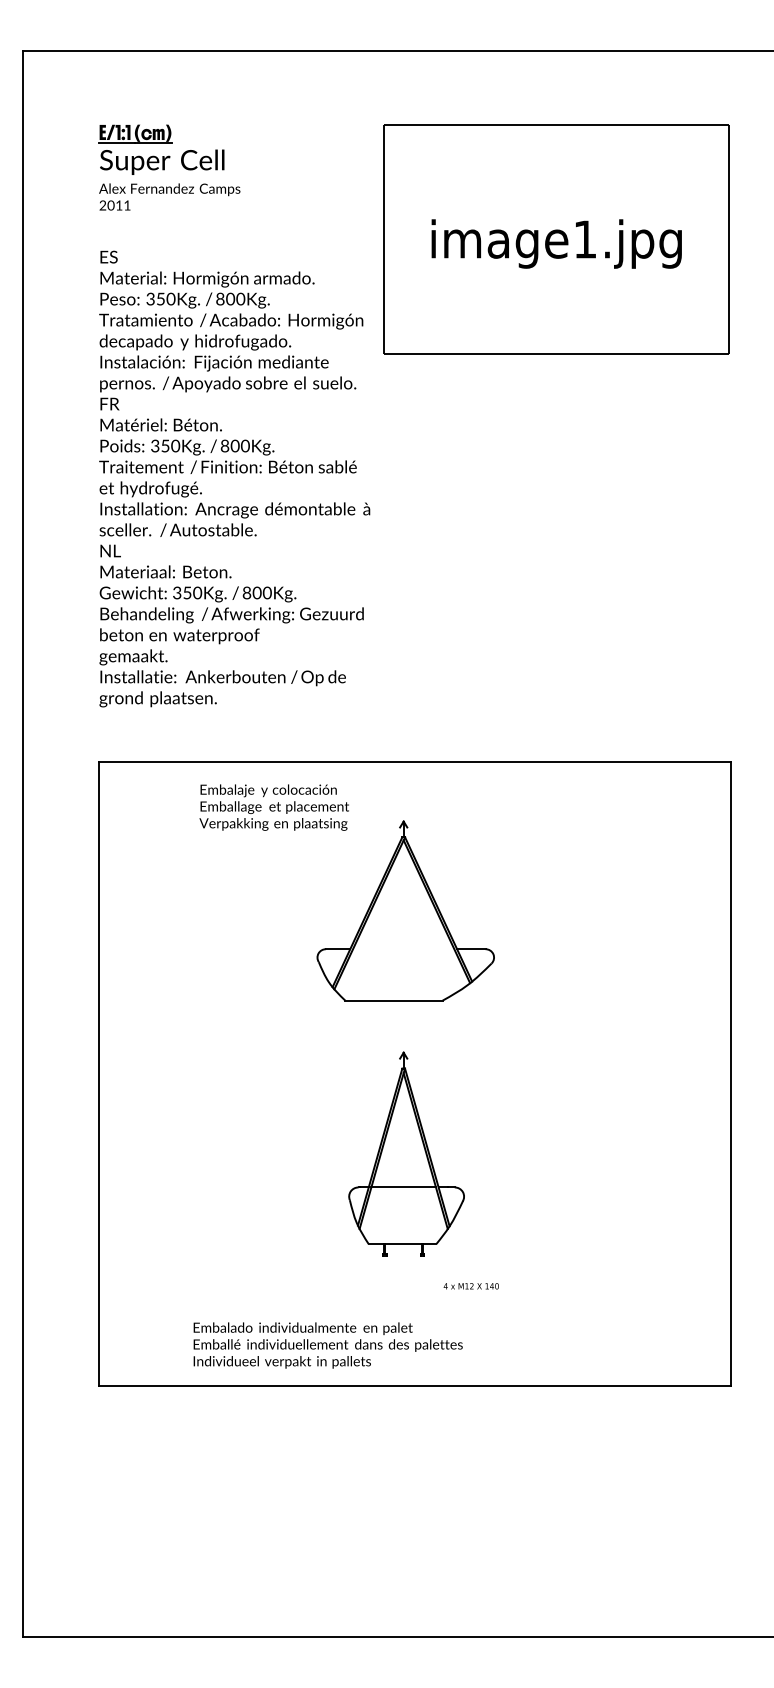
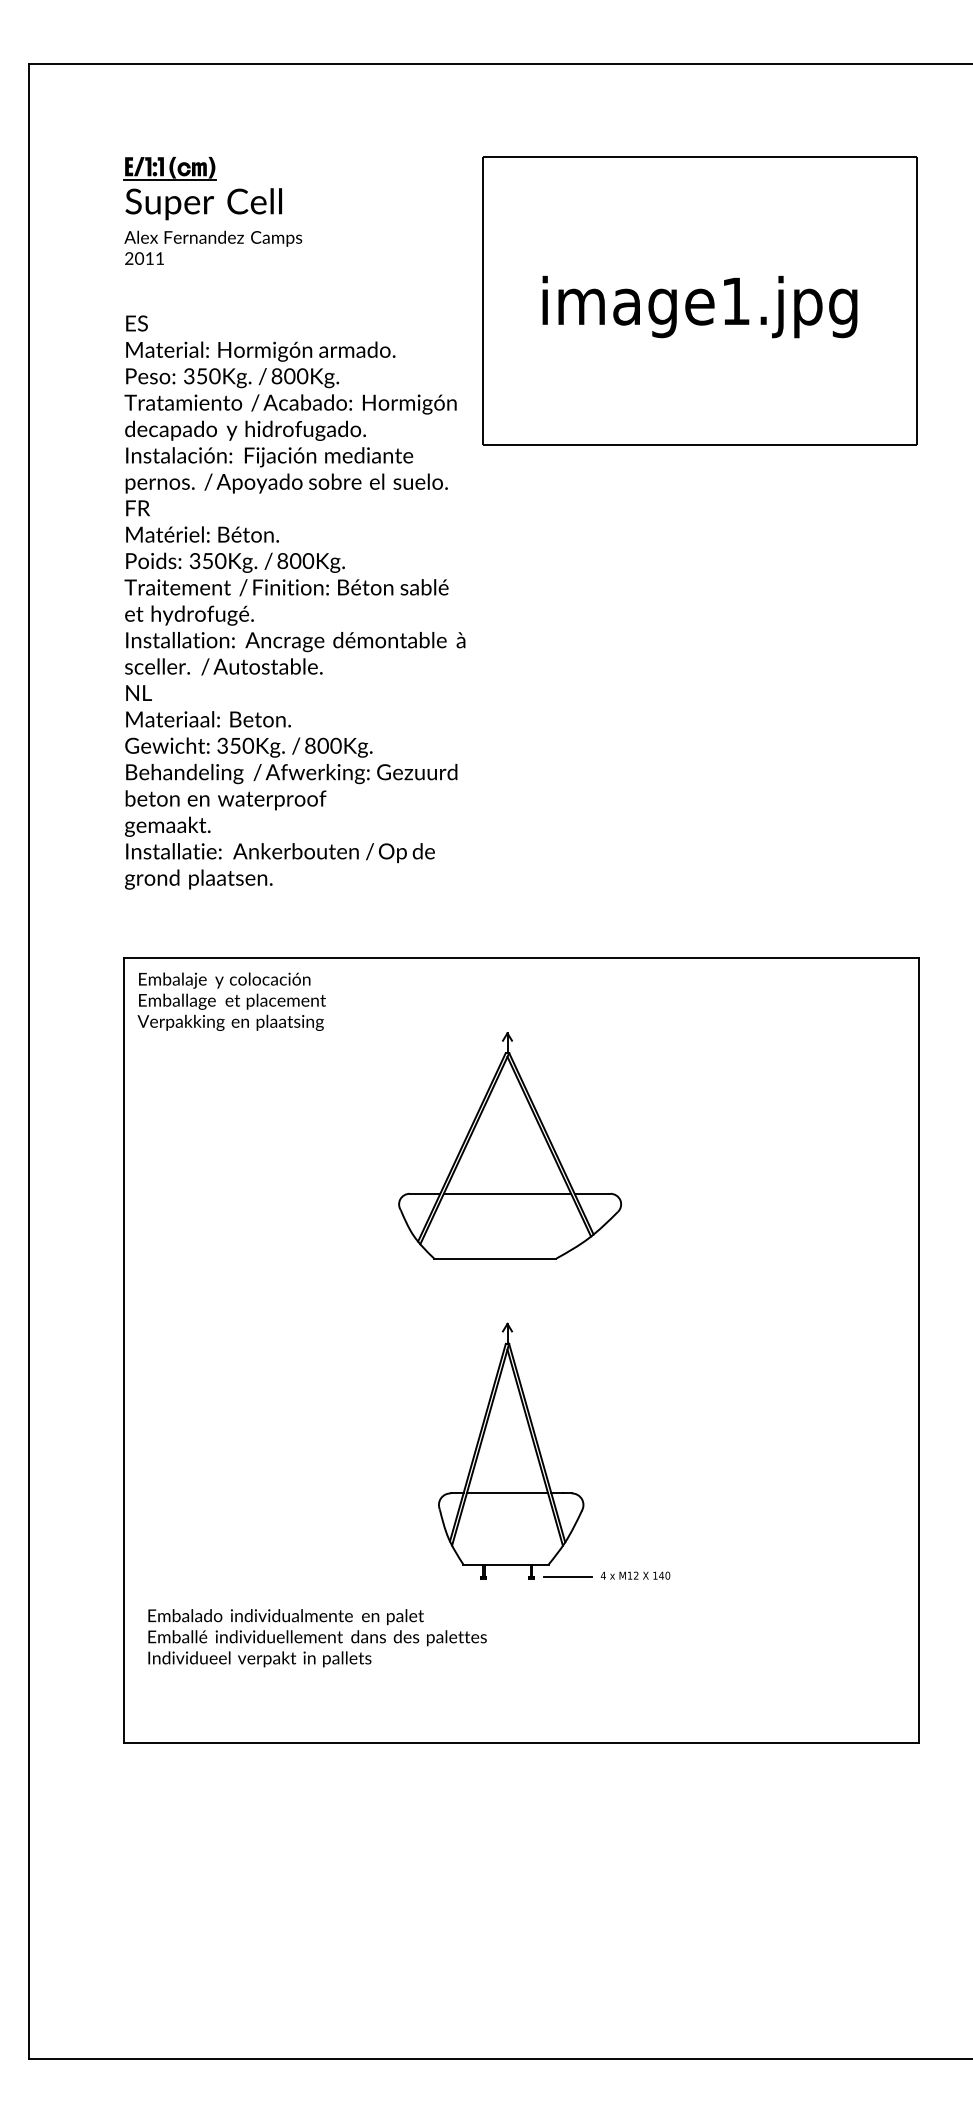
text: (274, 807) -> (231, 1001), moved
line: (403, 948) -> (507, 1193), added
line: (451, 1254) -> (567, 1577), added
text: (471, 1286) -> (635, 1575), moved
text: (328, 1345) -> (317, 1638), moved

